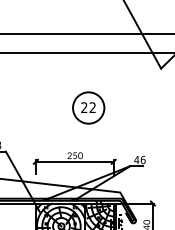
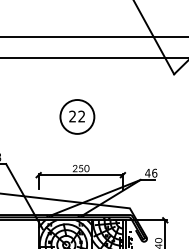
part: (88, 107) -> (77, 116), moved

